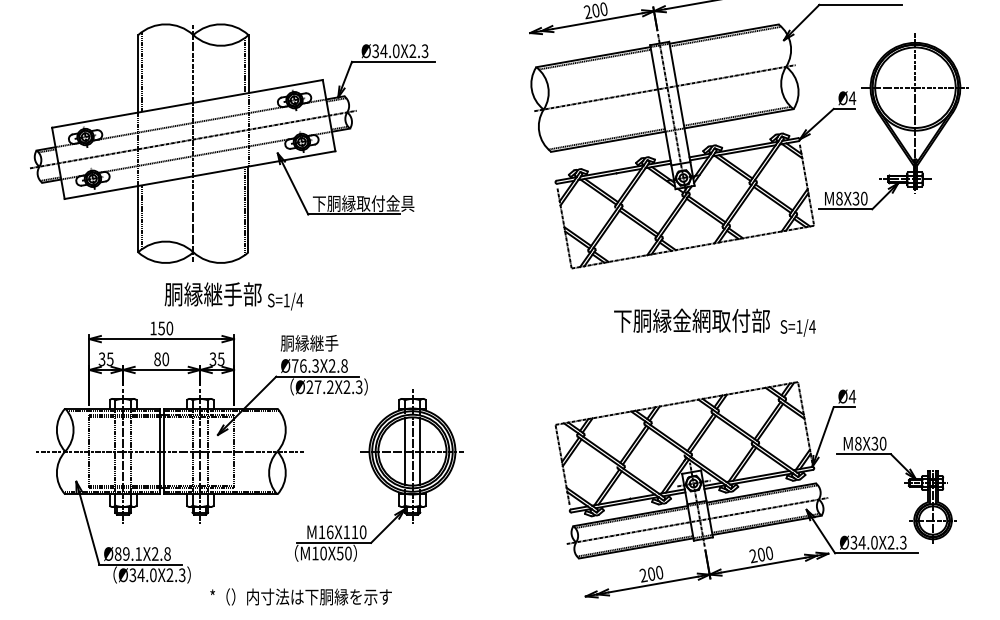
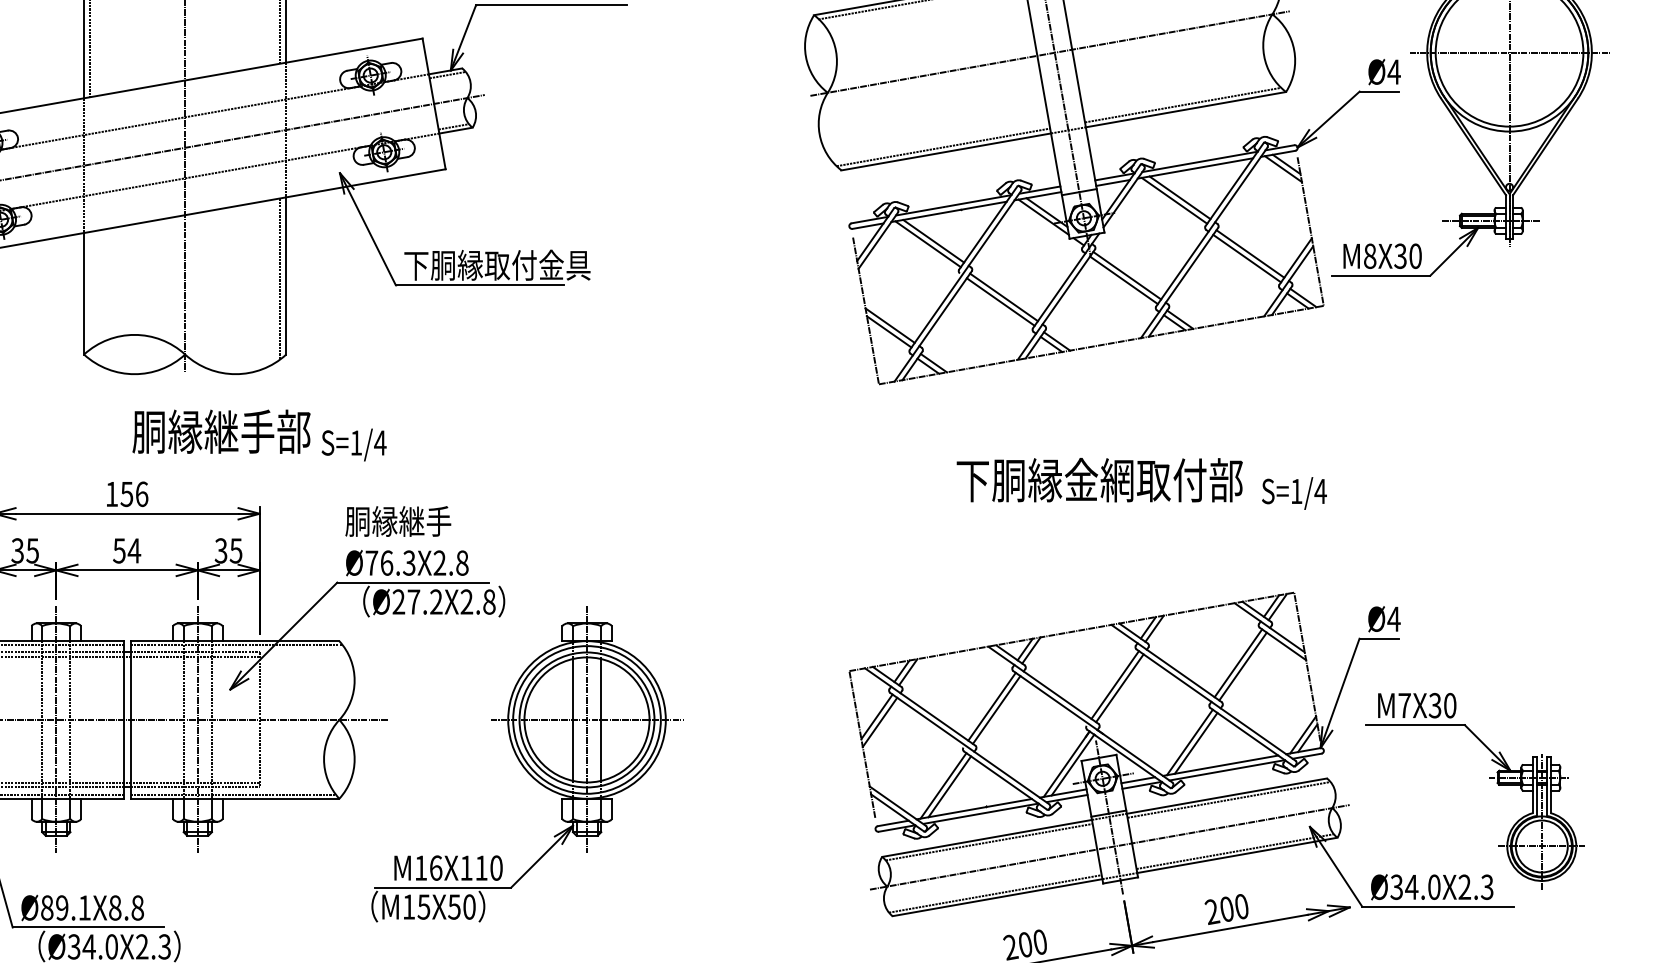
line: (141, 217) -> (90, 290), removed
text: (169, 327) -> (141, 492), 150 -> 156
text: (161, 359) -> (126, 551), 80 -> 54
text: (358, 386) -> (488, 600), Ø27.2X2.3 -> Ø27.2X2.8
text: (858, 443) -> (1405, 705), M8X30 -> M7X30
text: (154, 553) -> (113, 907), Ø89.1X2.8 -> Ø89.1X8.8
text: (323, 553) -> (423, 907), M10X50 -> M15X50

